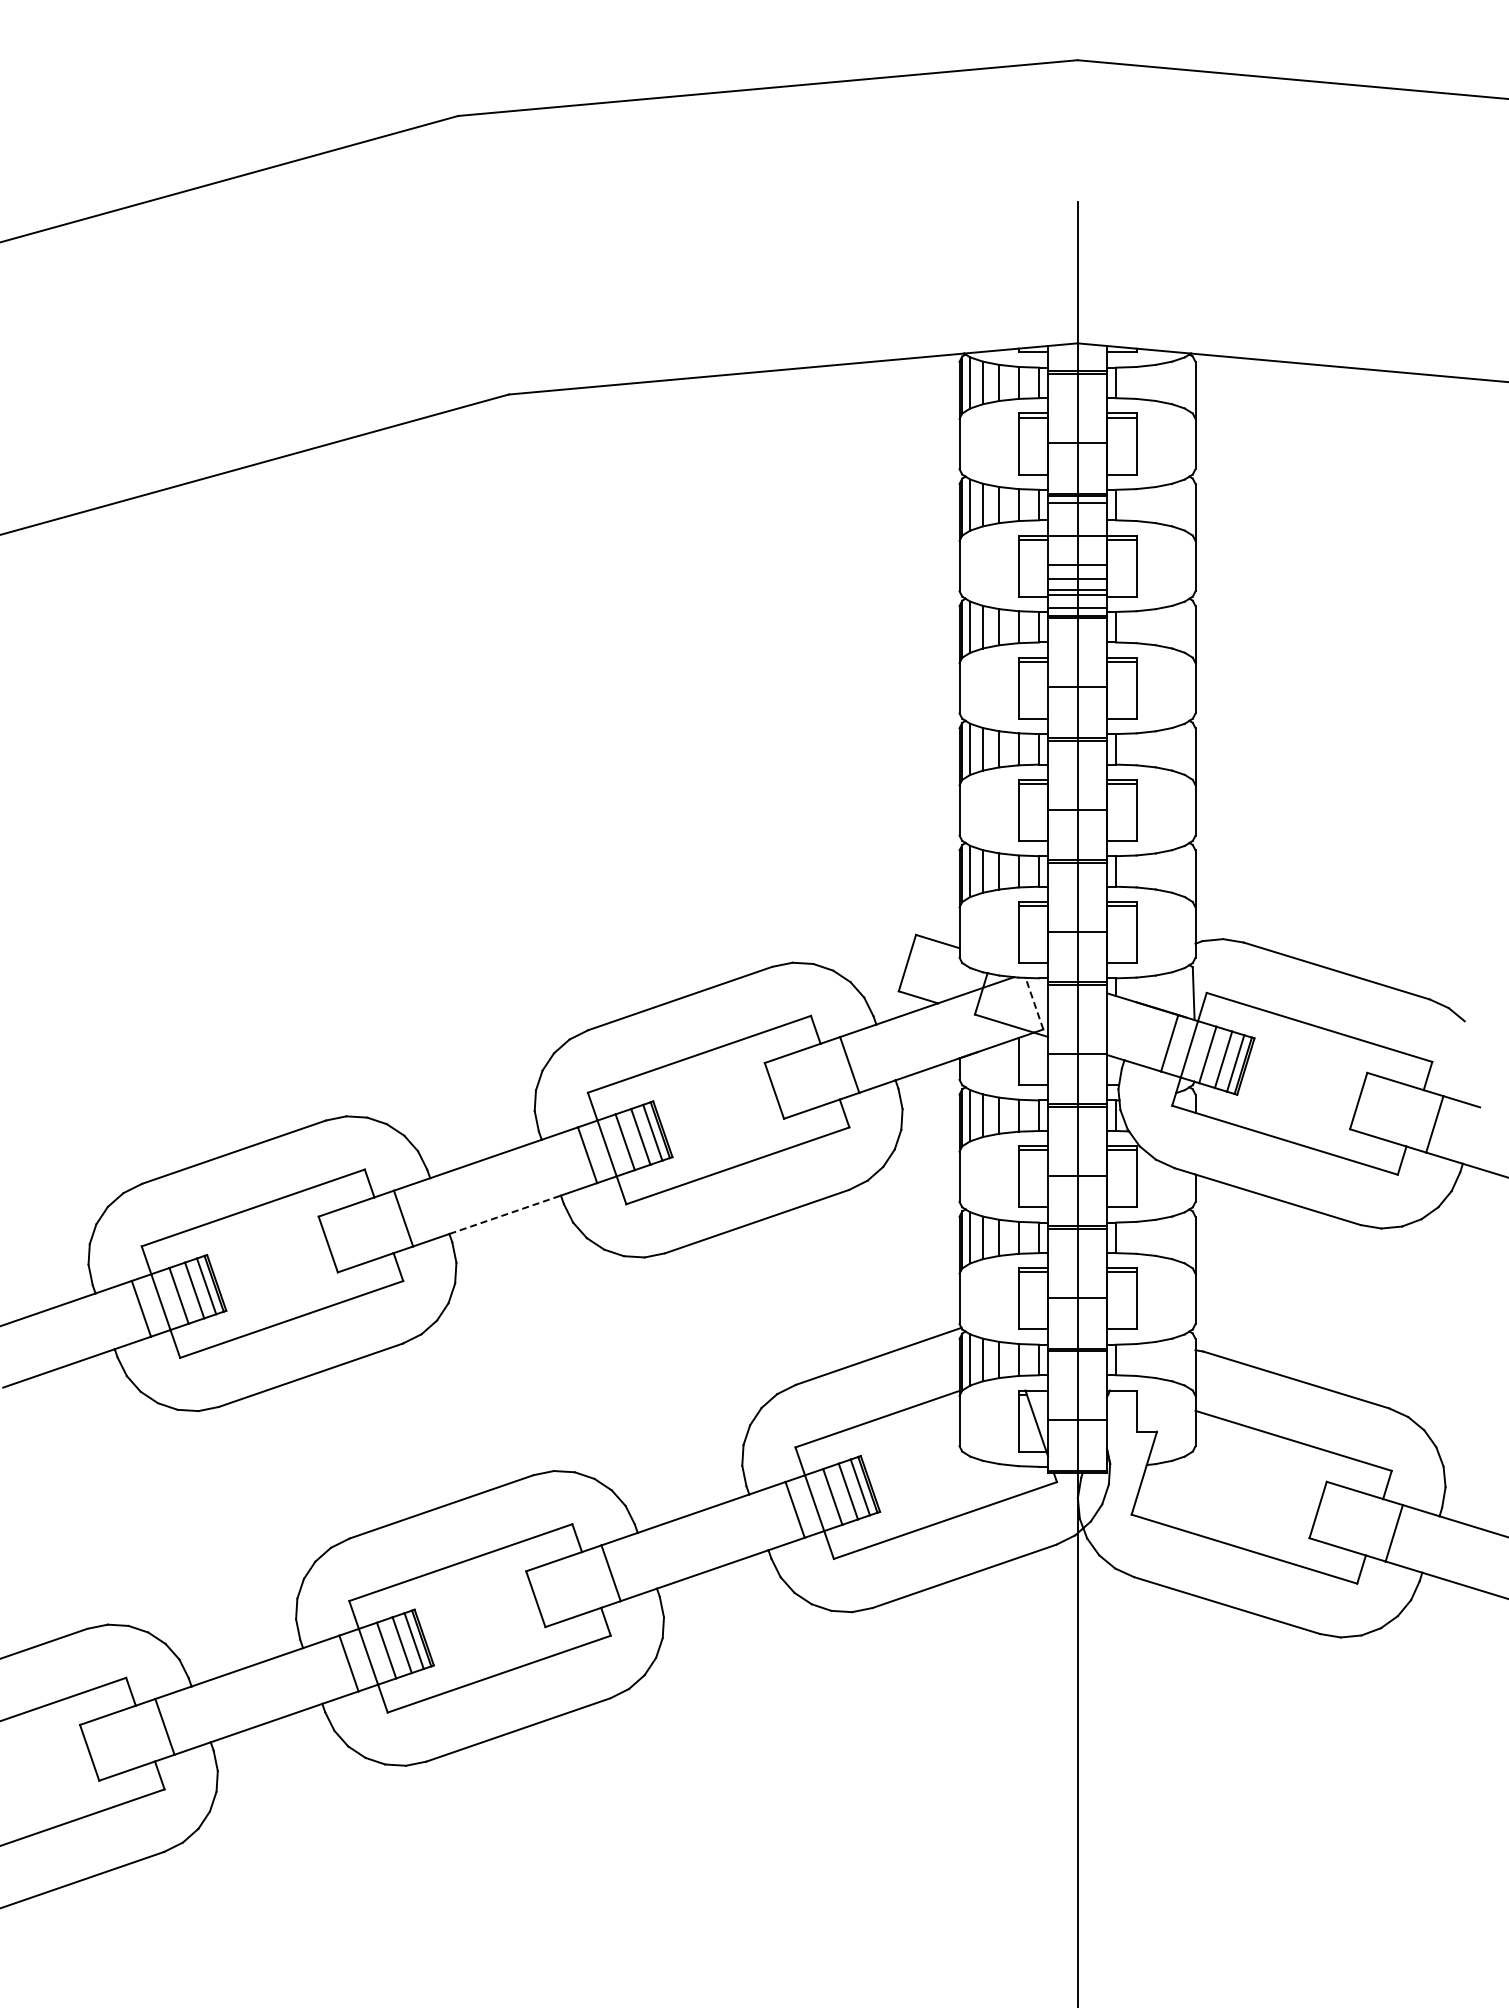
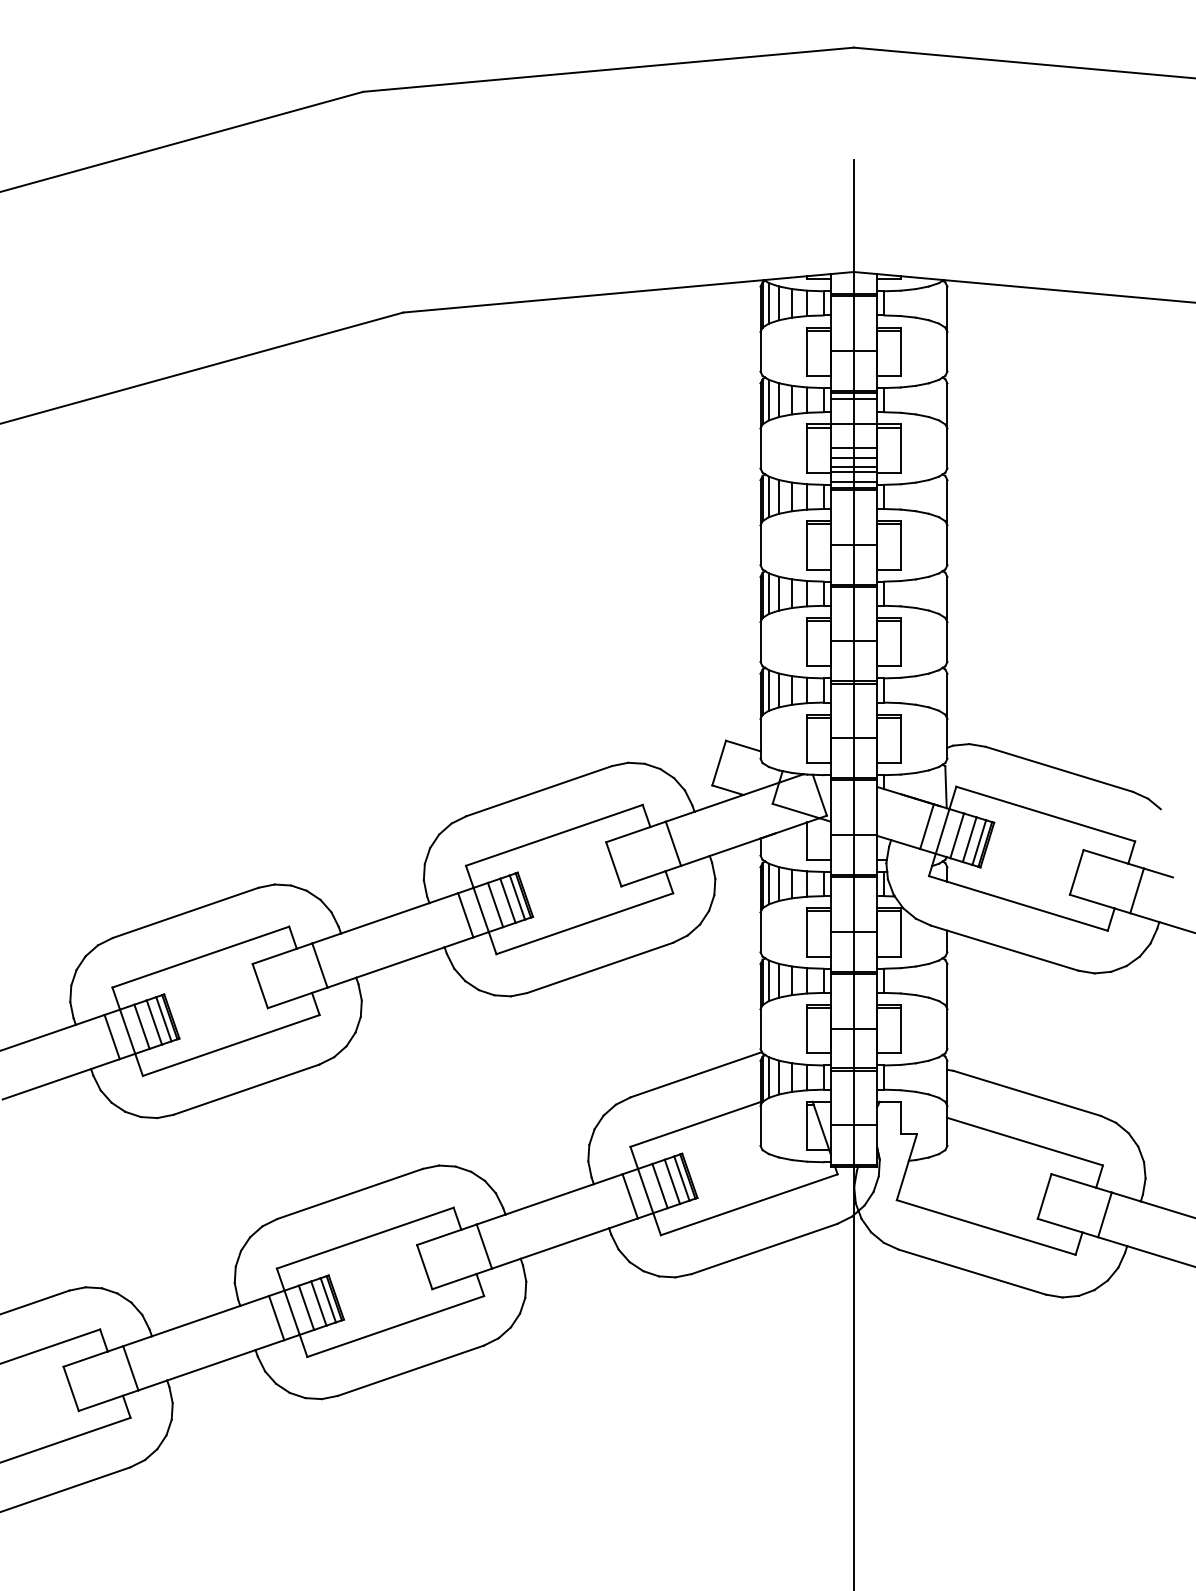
line: (1034, 1003) -> (819, 795), dashed -> solid
line: (505, 1214) -> (400, 962), dashed -> solid

